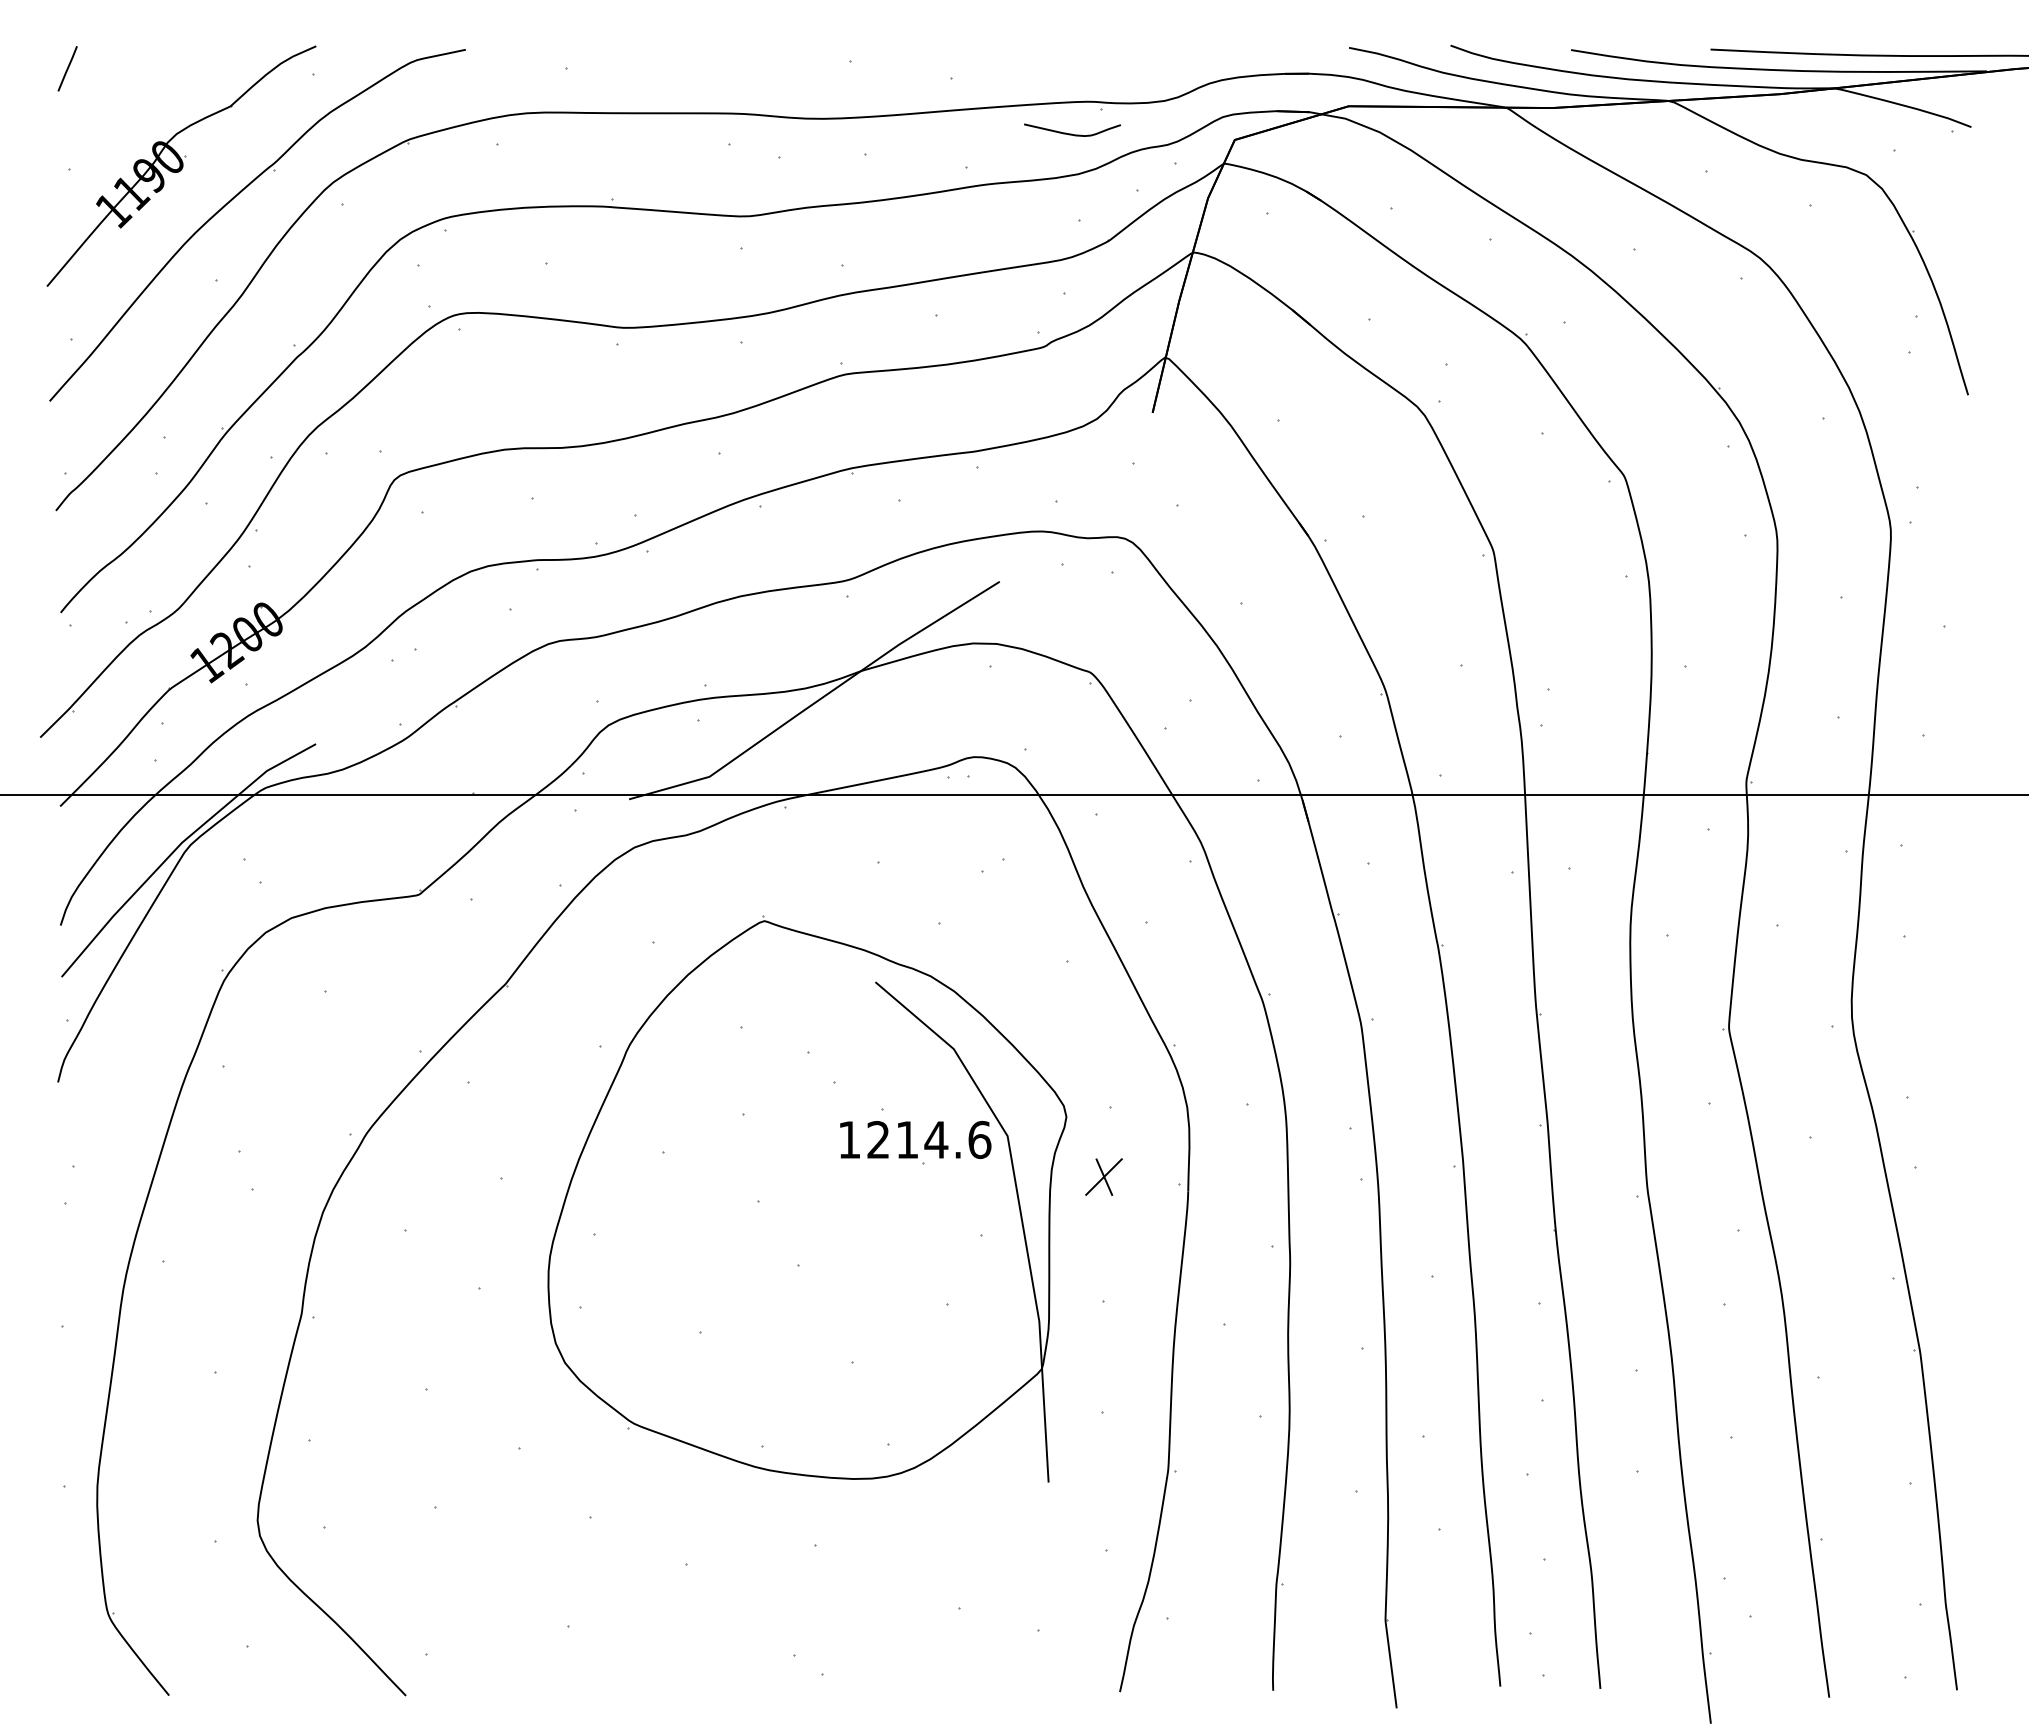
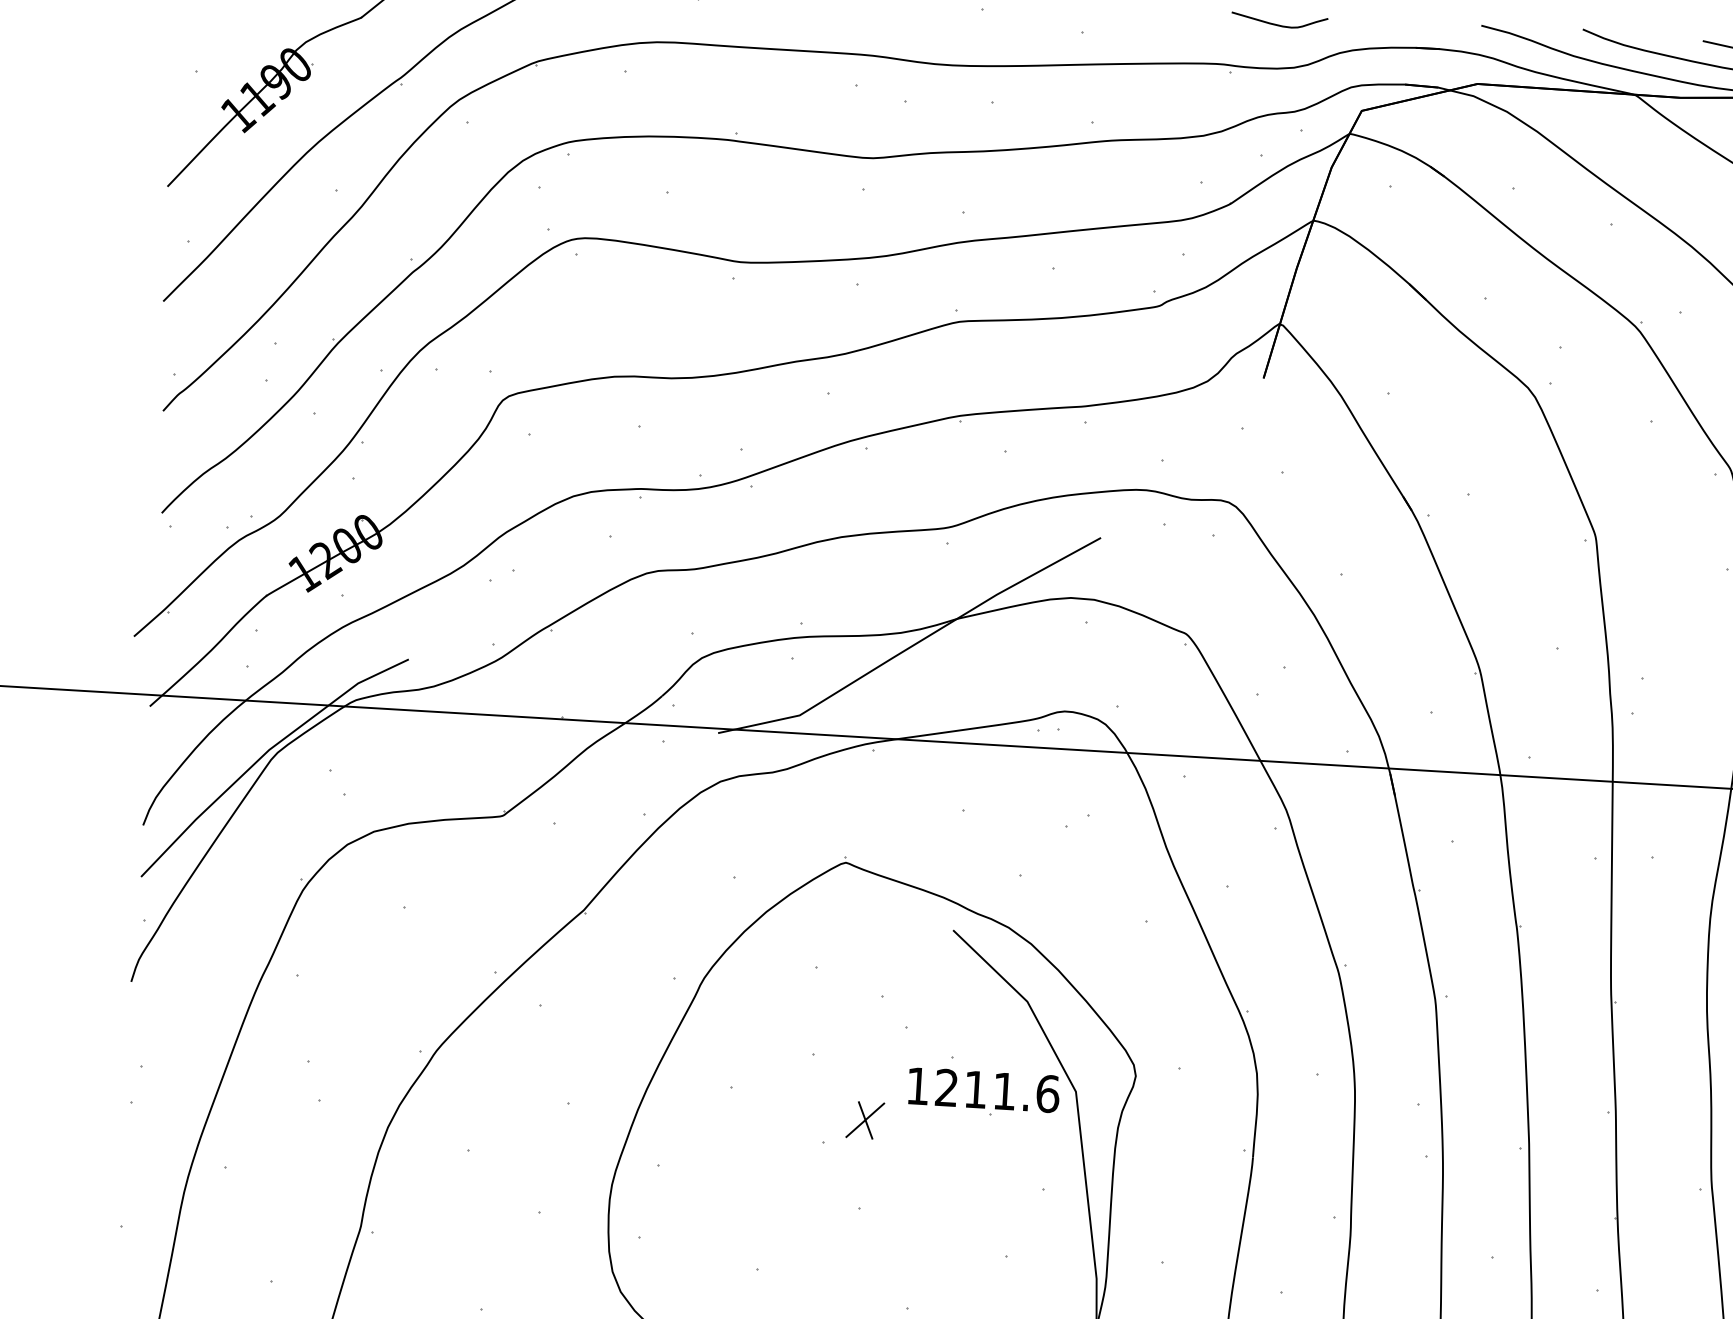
curve: (1072, 133) -> (1279, 24), moved
text: (936, 1139) -> (1004, 1090), 1214.6 -> 1211.6
part: (1103, 1176) -> (864, 1119), moved

